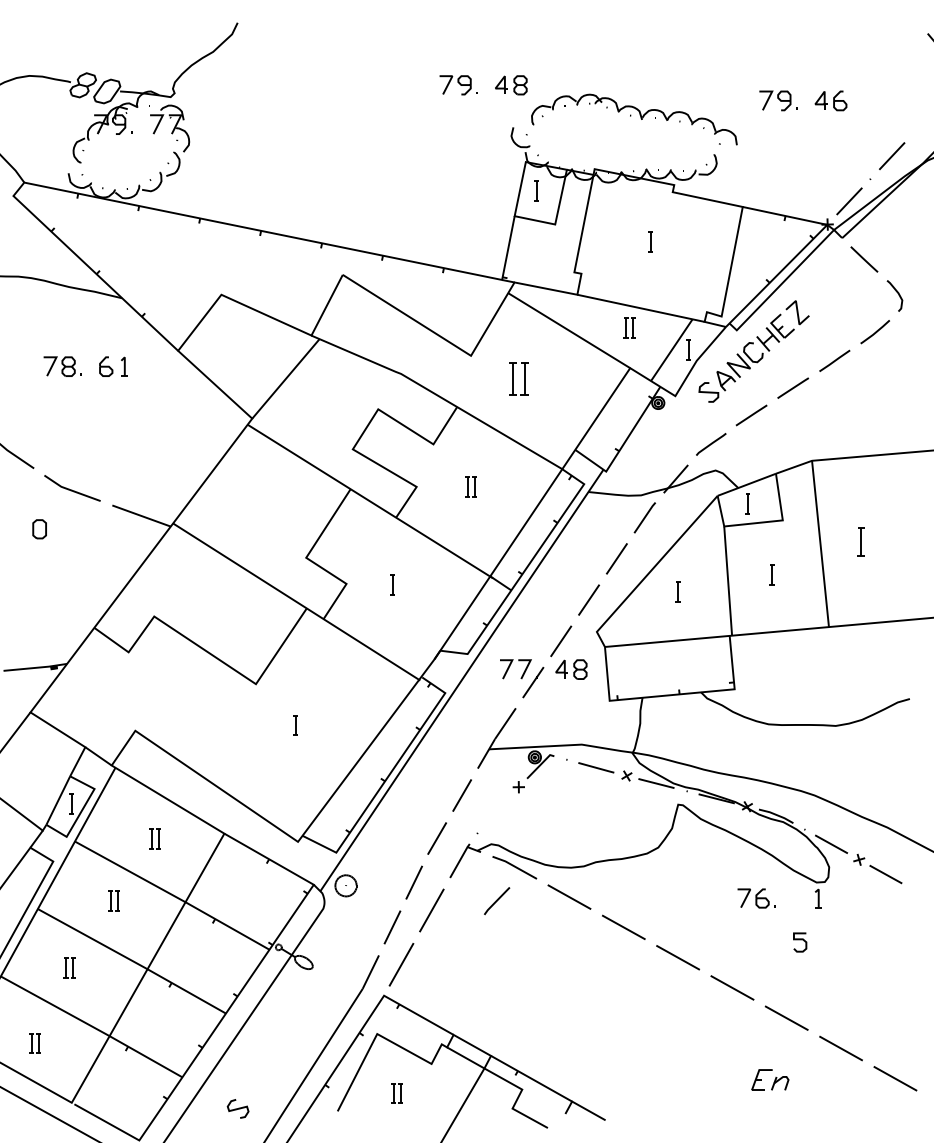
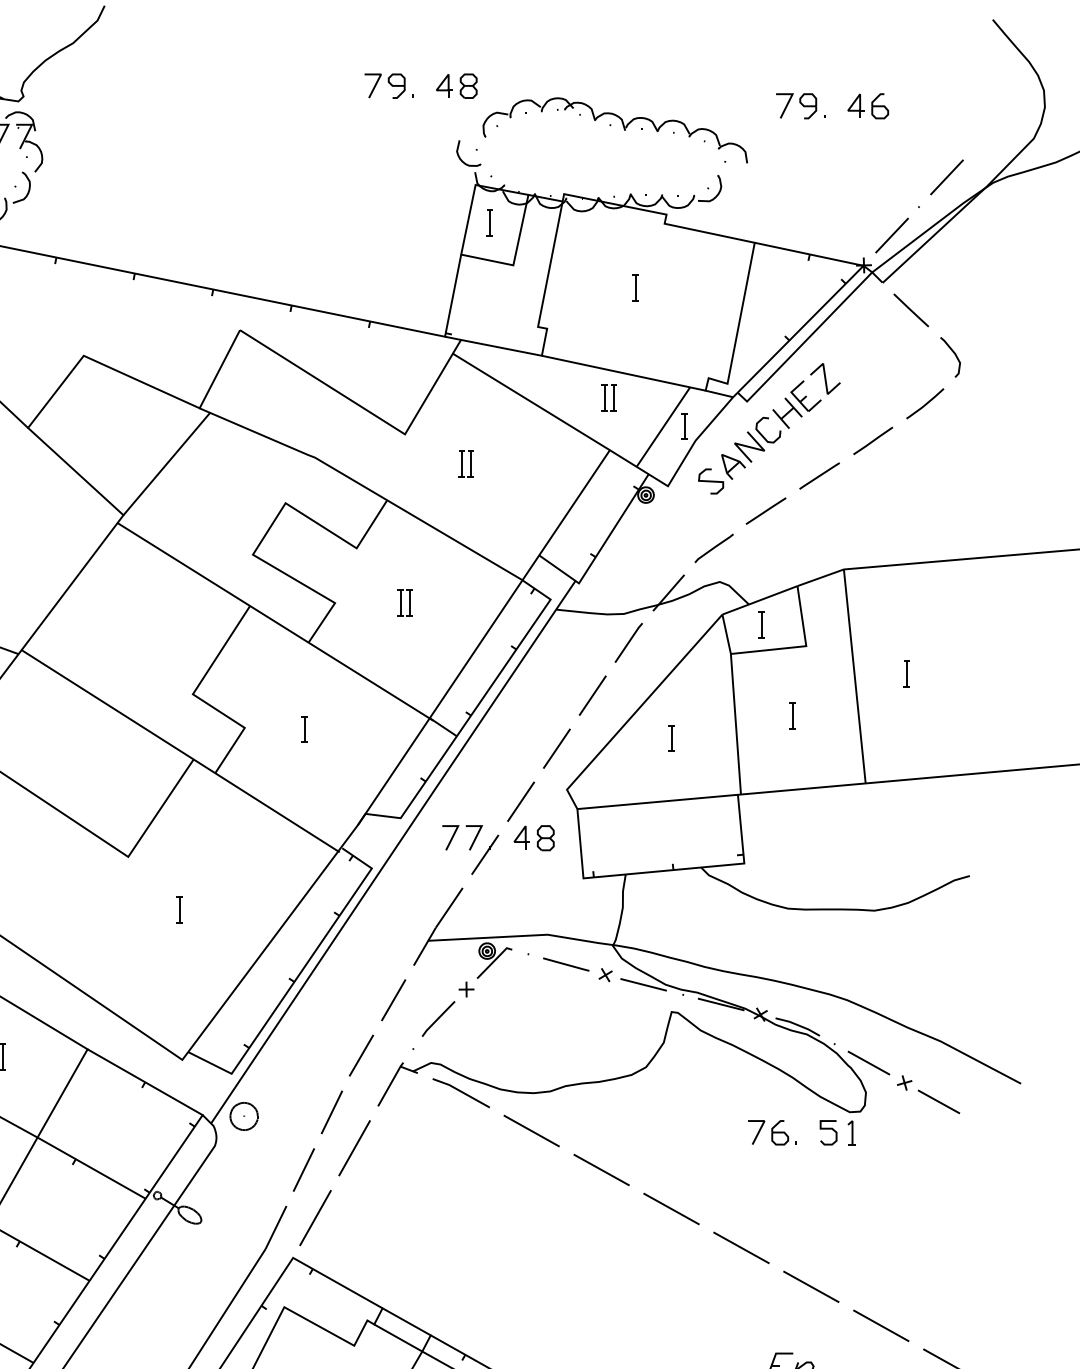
part: (518, 378) -> (466, 463), size x0.62
part: (860, 541) -> (906, 673), size x0.71
line: (497, 901) -> (439, 1019), moved
curve: (800, 940) -> (829, 1130), moved

